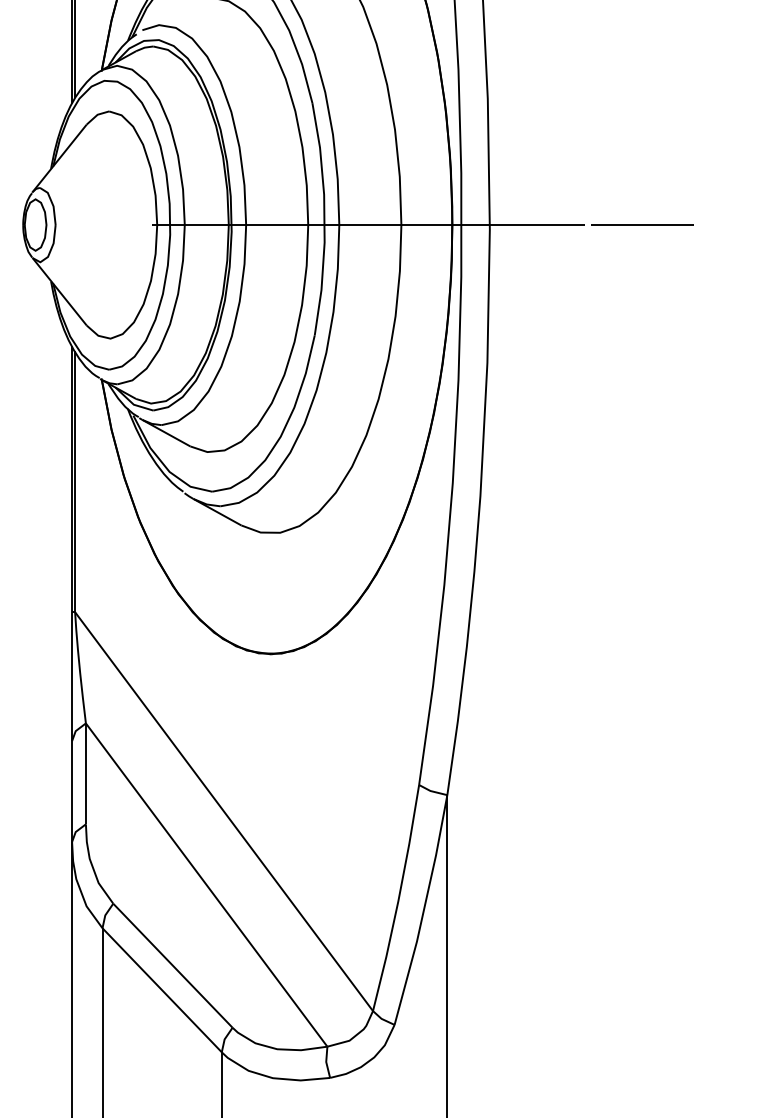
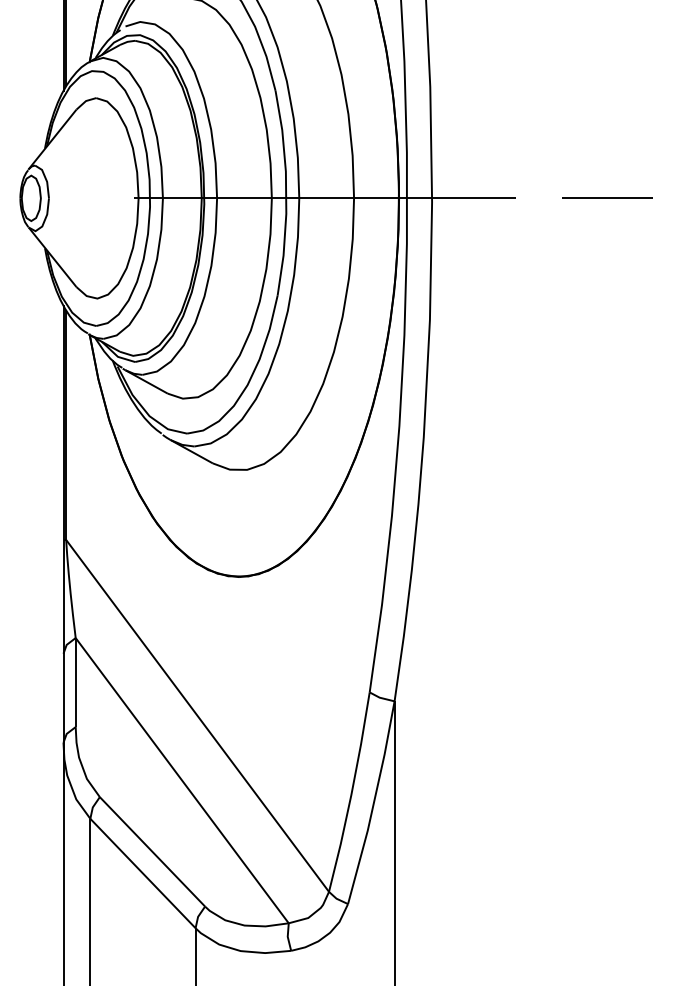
line: (643, 224) -> (607, 197), moved

